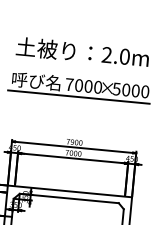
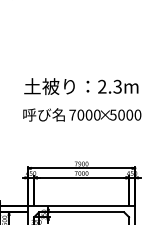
text: (124, 56) -> (117, 86), 2.0m -> 2.3m
line: (78, 96) -> (81, 124), removed

